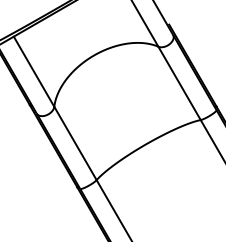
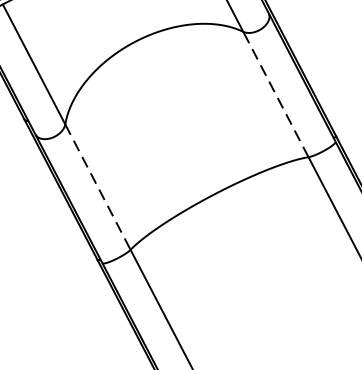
line: (179, 82) -> (275, 93), solid -> dashed
line: (75, 143) -> (97, 187), solid -> dashed

